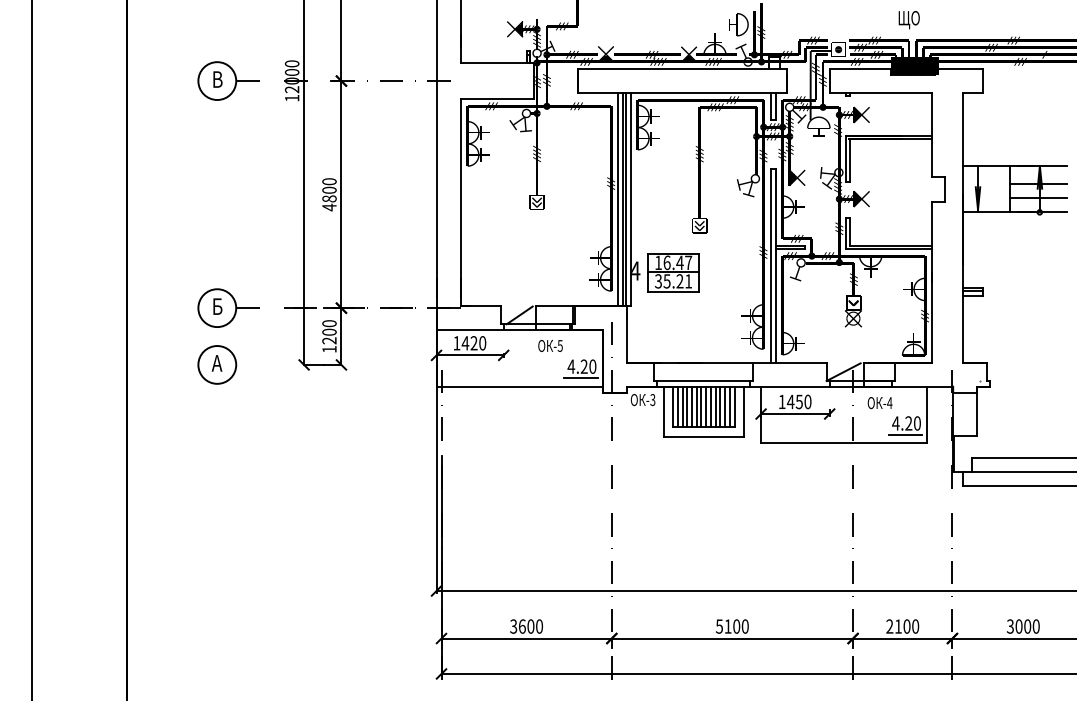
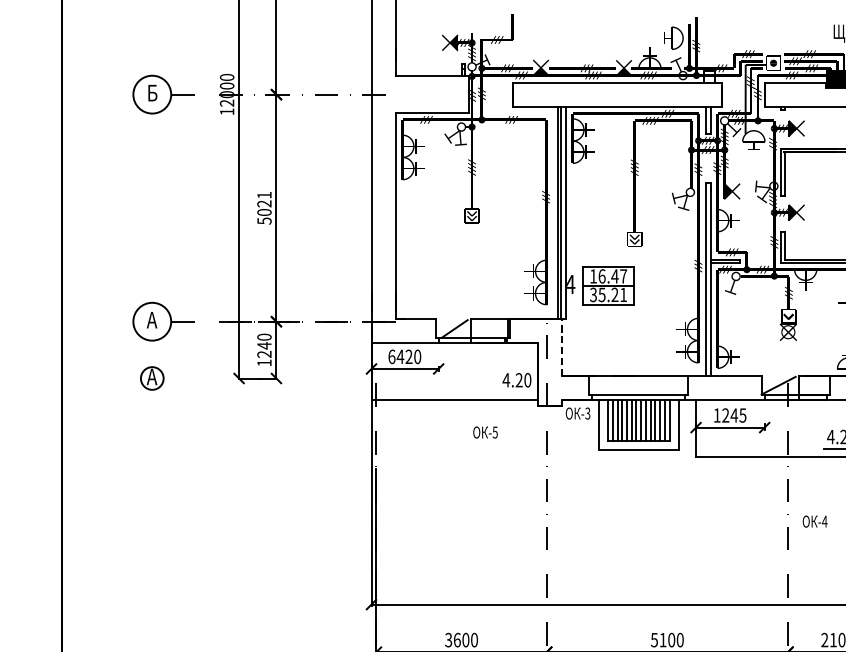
text: (220, 77) -> (155, 91), В -> Б
text: (329, 194) -> (264, 208), 4800 -> 5021
line: (618, 199) -> (553, 213), removed
text: (216, 306) -> (151, 320), Б -> А
text: (329, 332) -> (264, 346), 1200 -> 1240
line: (626, 333) -> (561, 347), solid -> dashed
text: (456, 343) -> (391, 357), 1420 -> 6420
text: (550, 345) -> (485, 432), moved
circle: (217, 364) -> (152, 378), size x0.6
line: (580, 378) -> (515, 392), removed
text: (798, 401) -> (733, 415), 1450 -> 1245
text: (879, 403) -> (814, 522), moved

